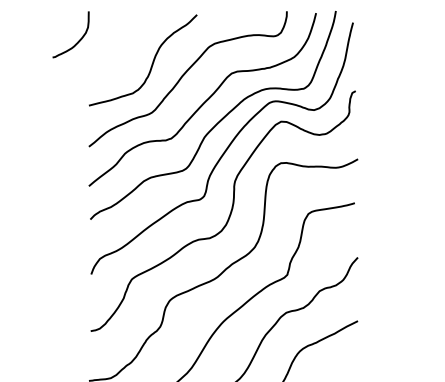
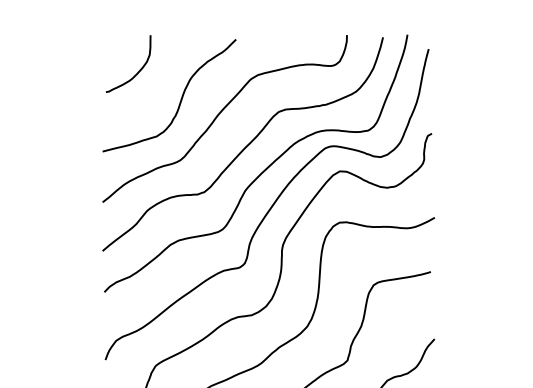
curve: (77, 41) -> (136, 72), moved

